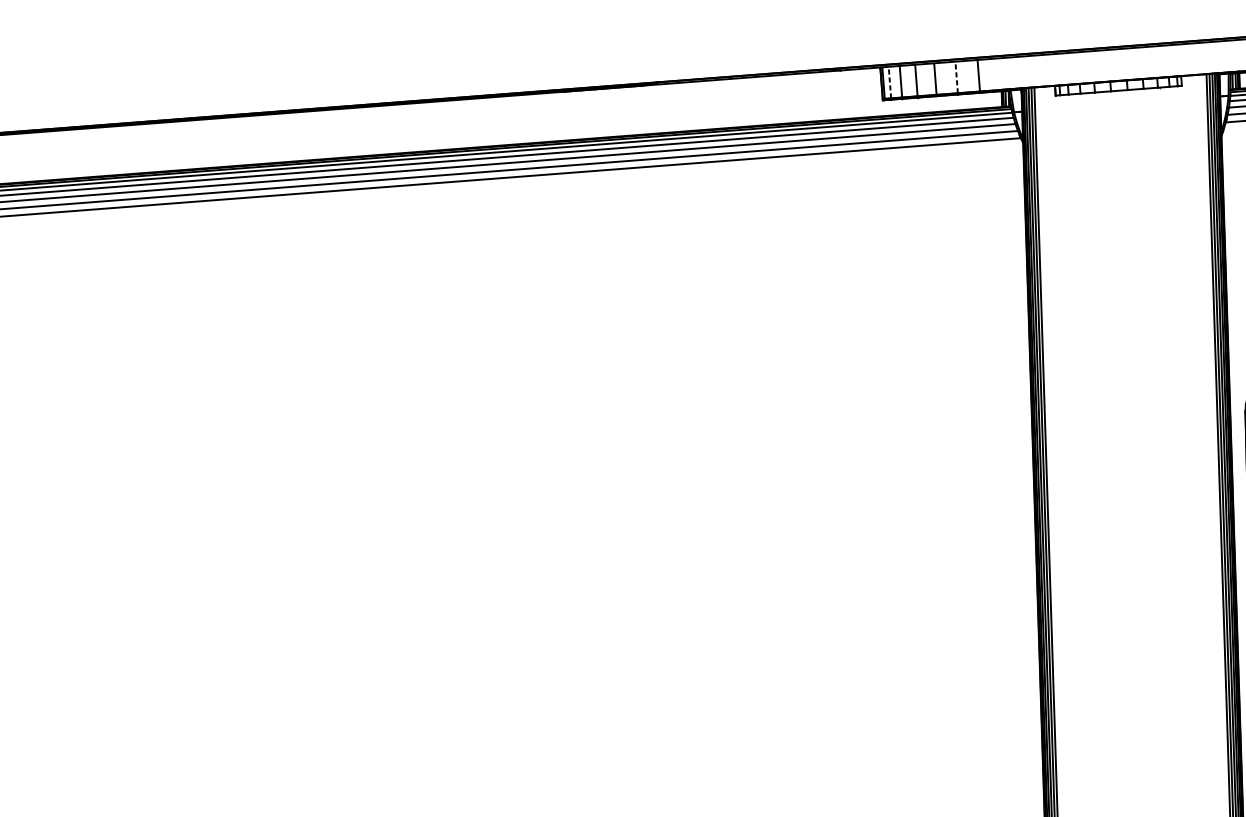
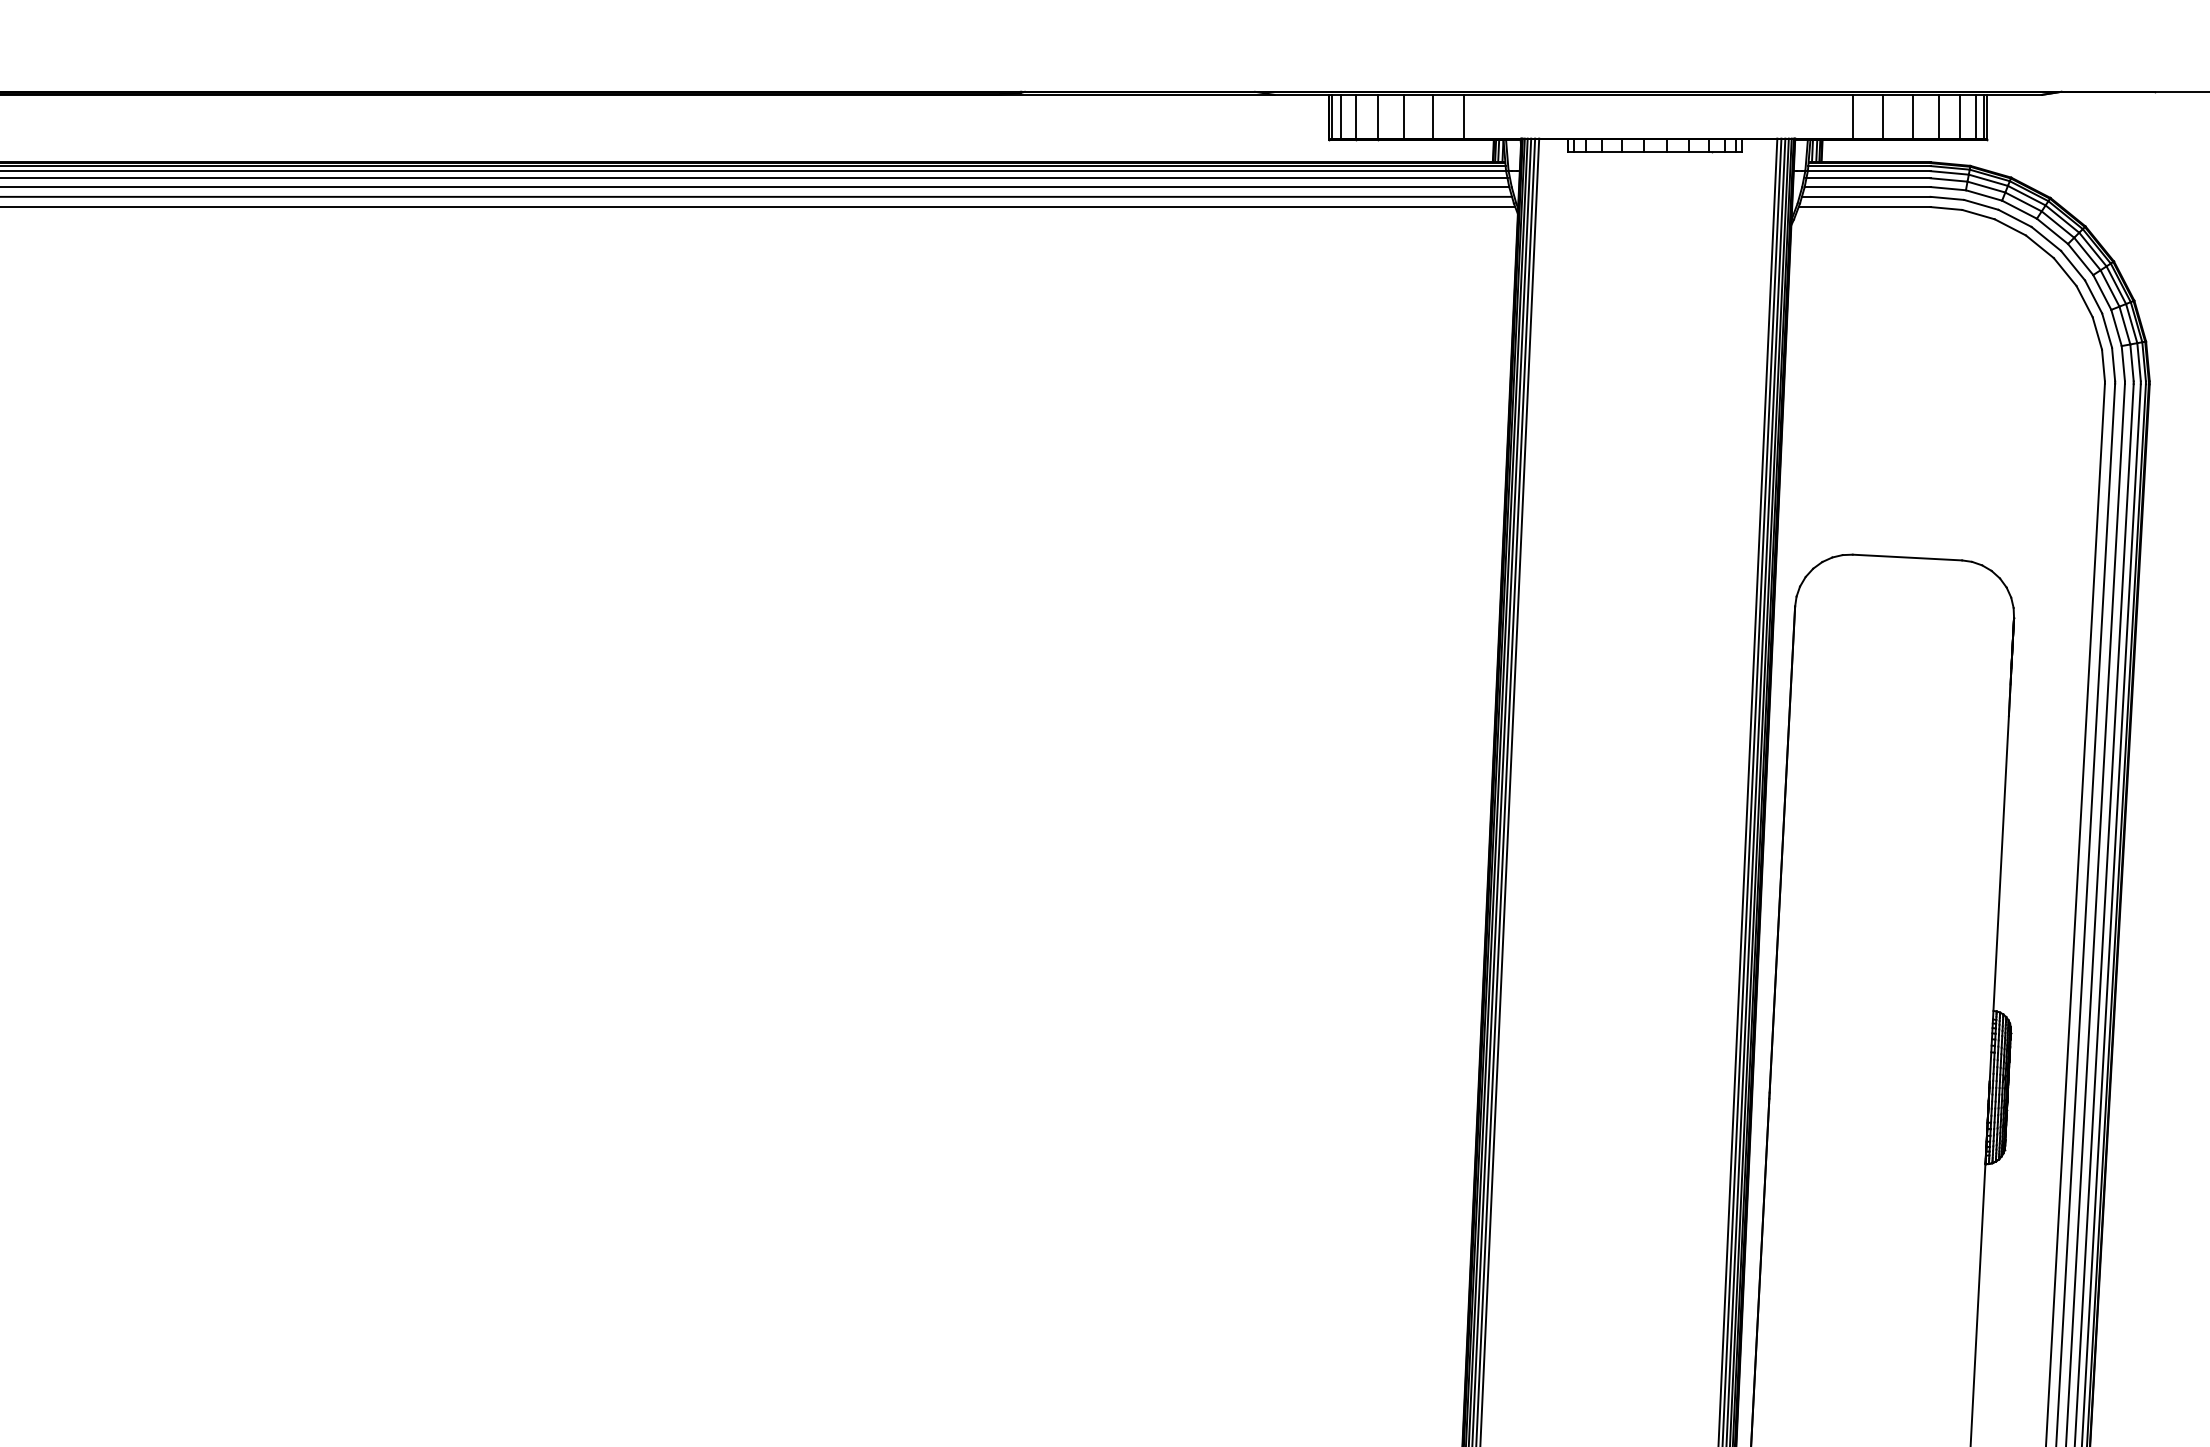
line: (956, 77) -> (1433, 116), dashed -> solid
line: (890, 82) -> (1341, 116), dashed -> solid

